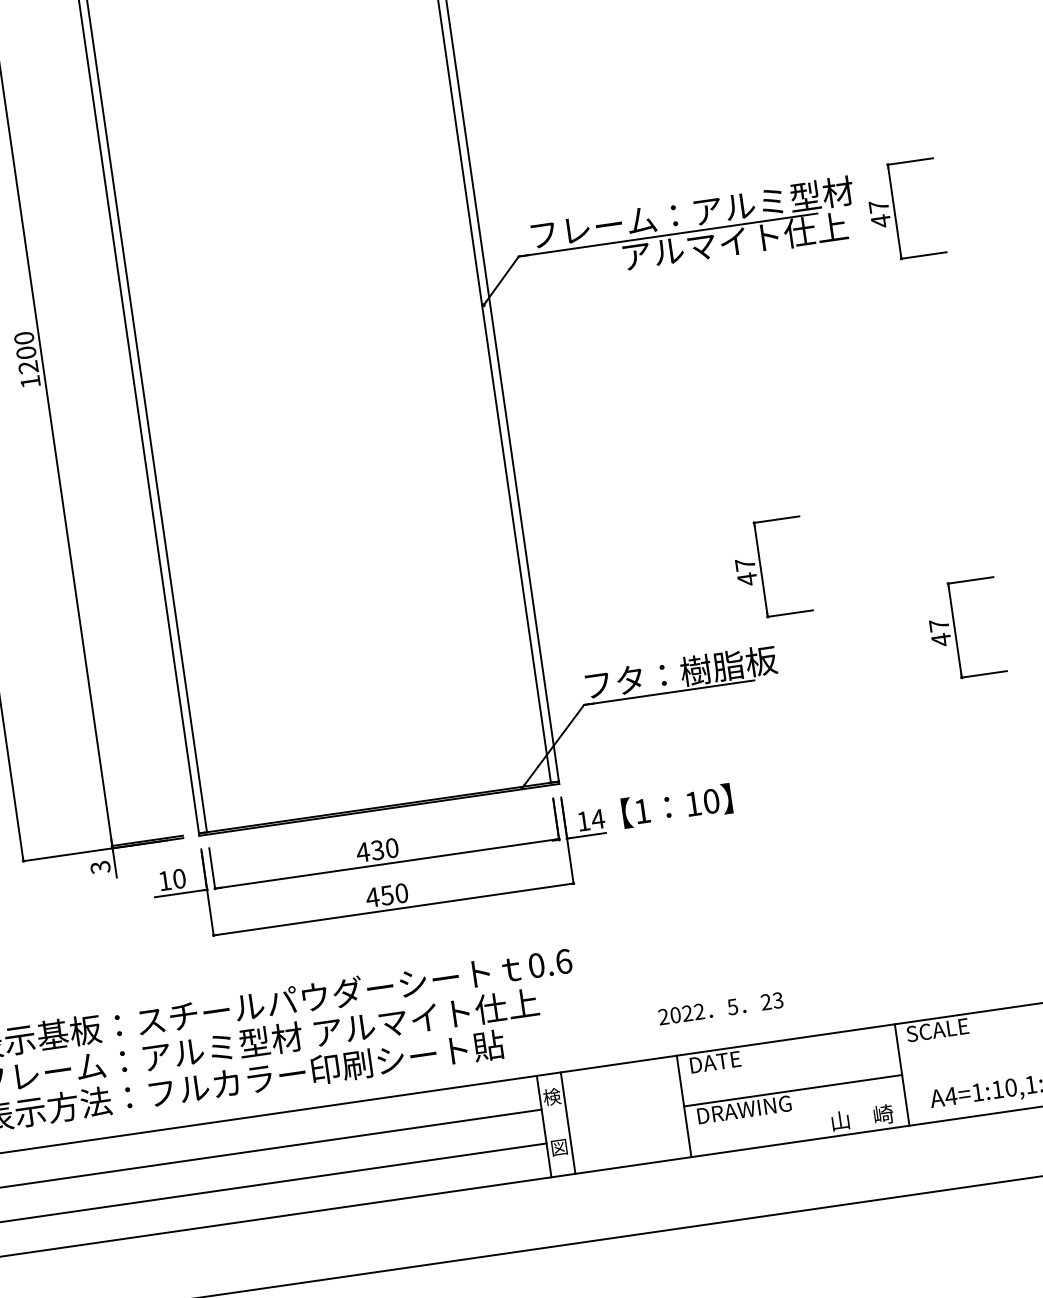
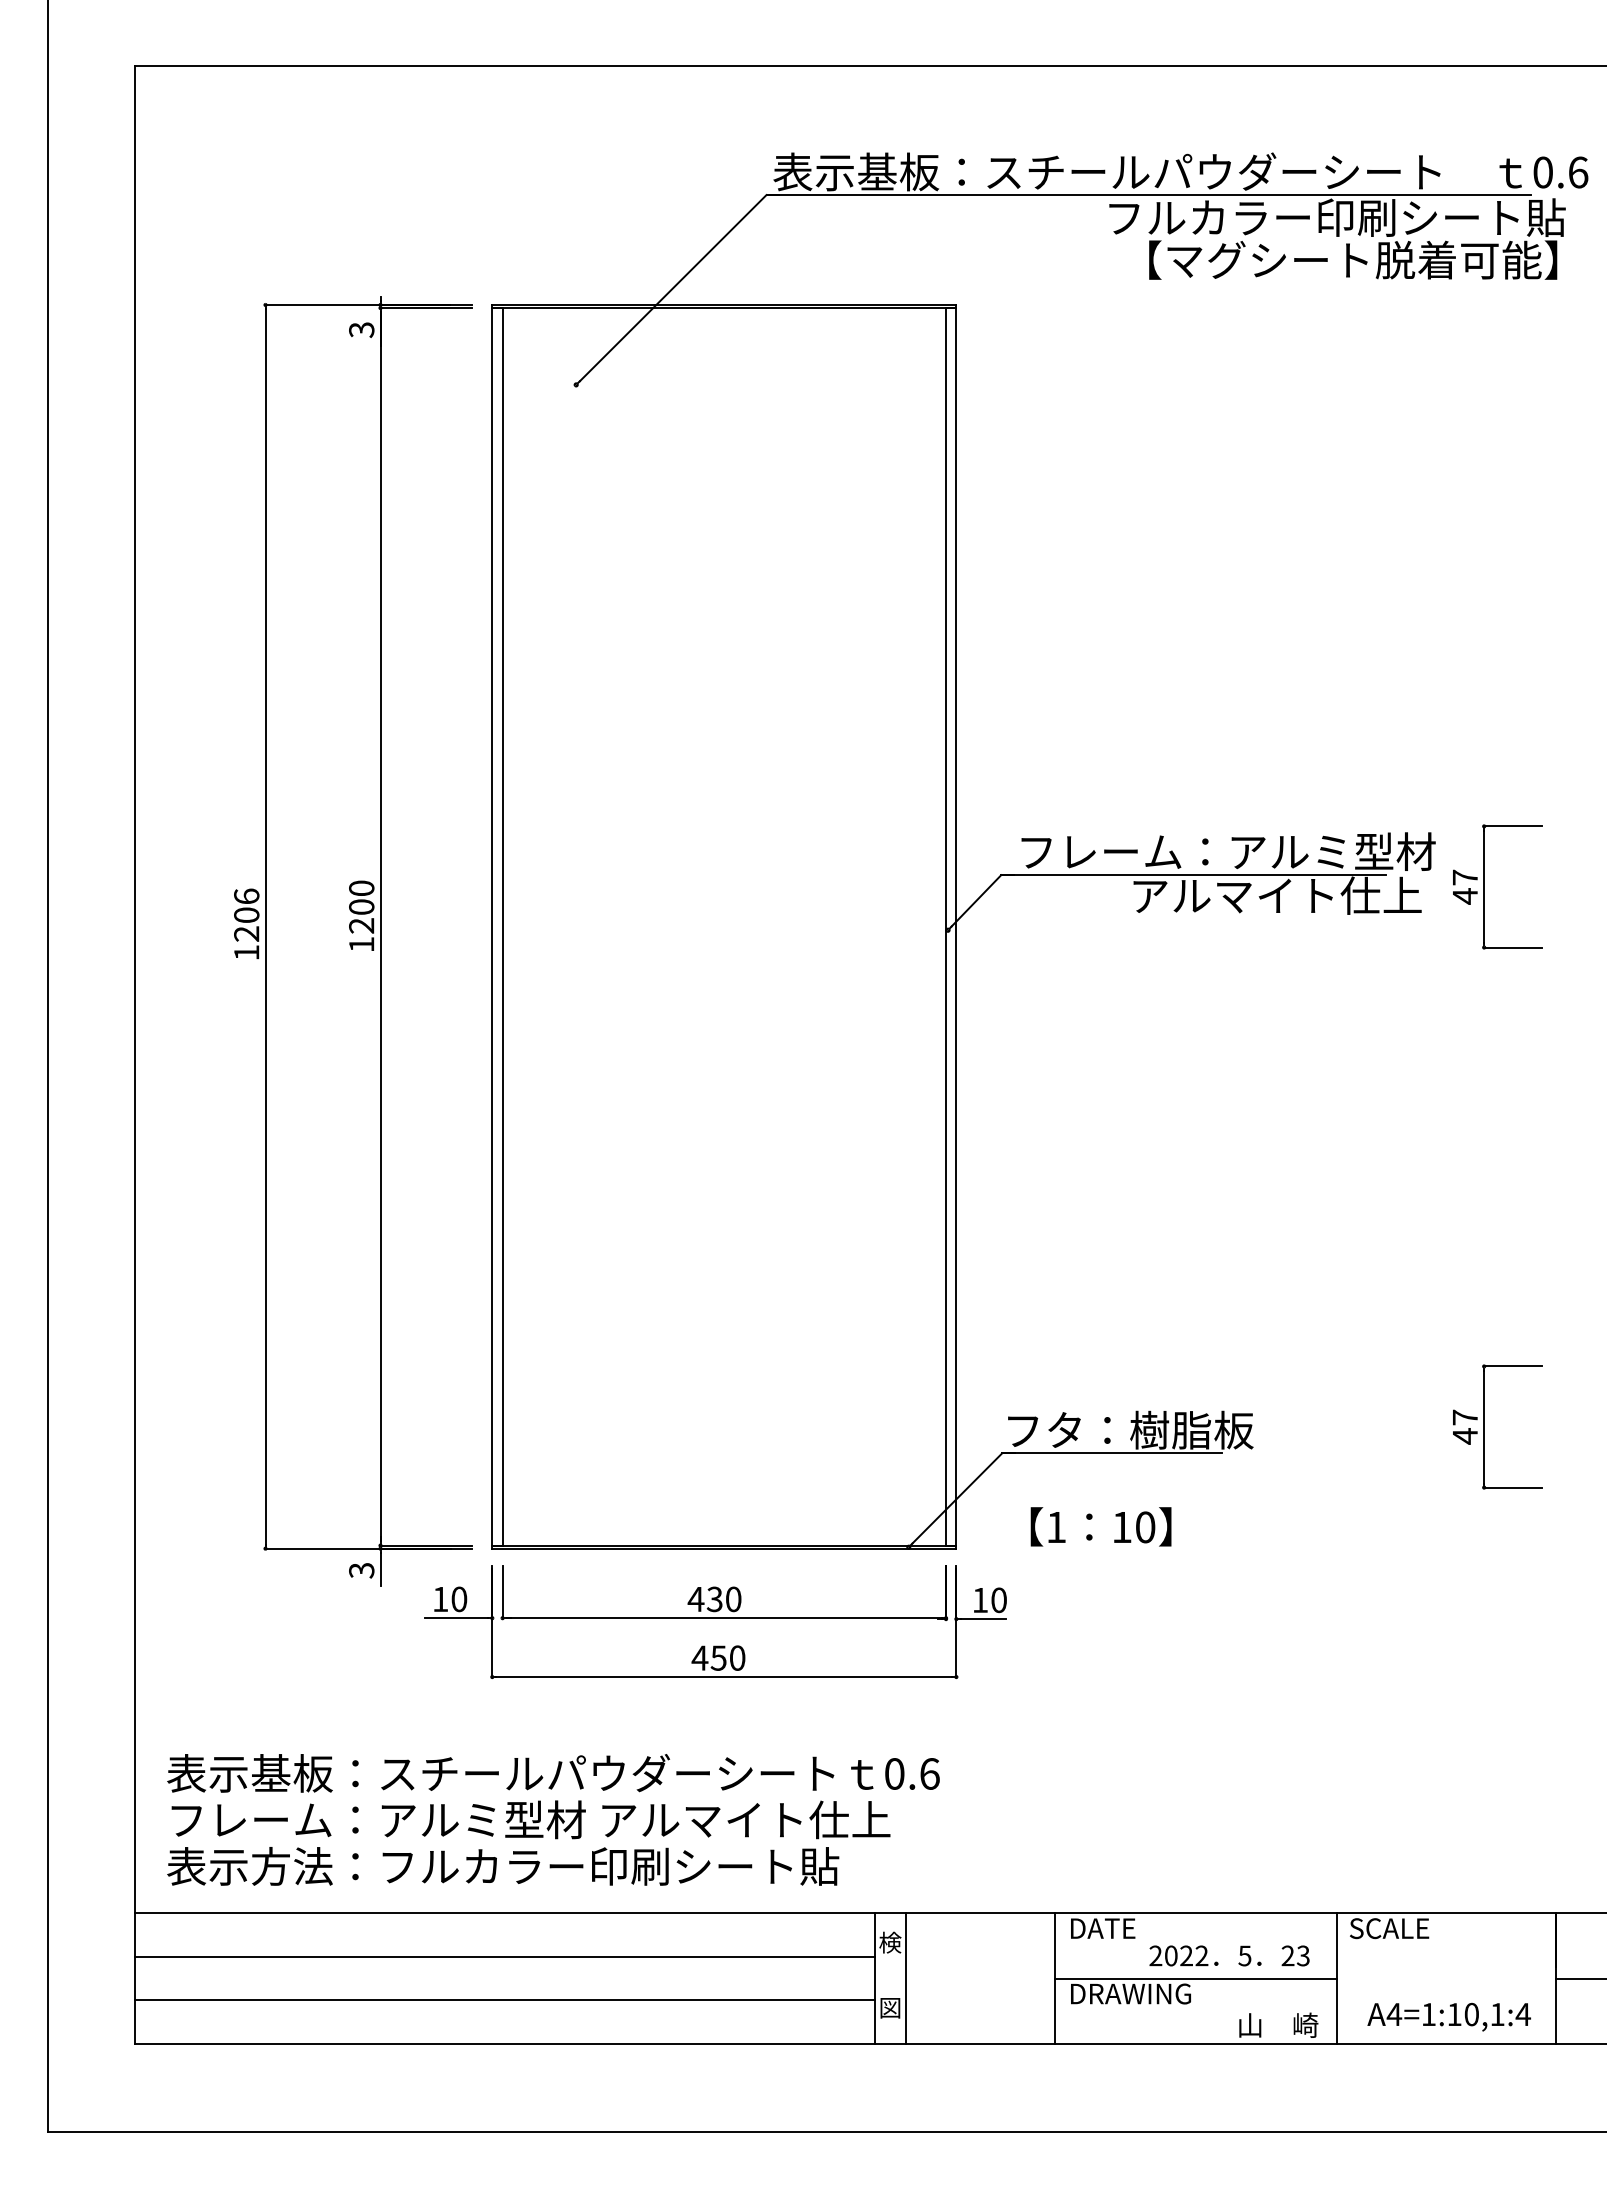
part: (761, 569) -> (1250, 1314), removed
text: (676, 805) -> (1100, 1526), moved
text: (597, 819) -> (998, 1600), 14 -> 10
text: (720, 1008) -> (1229, 1955), moved

